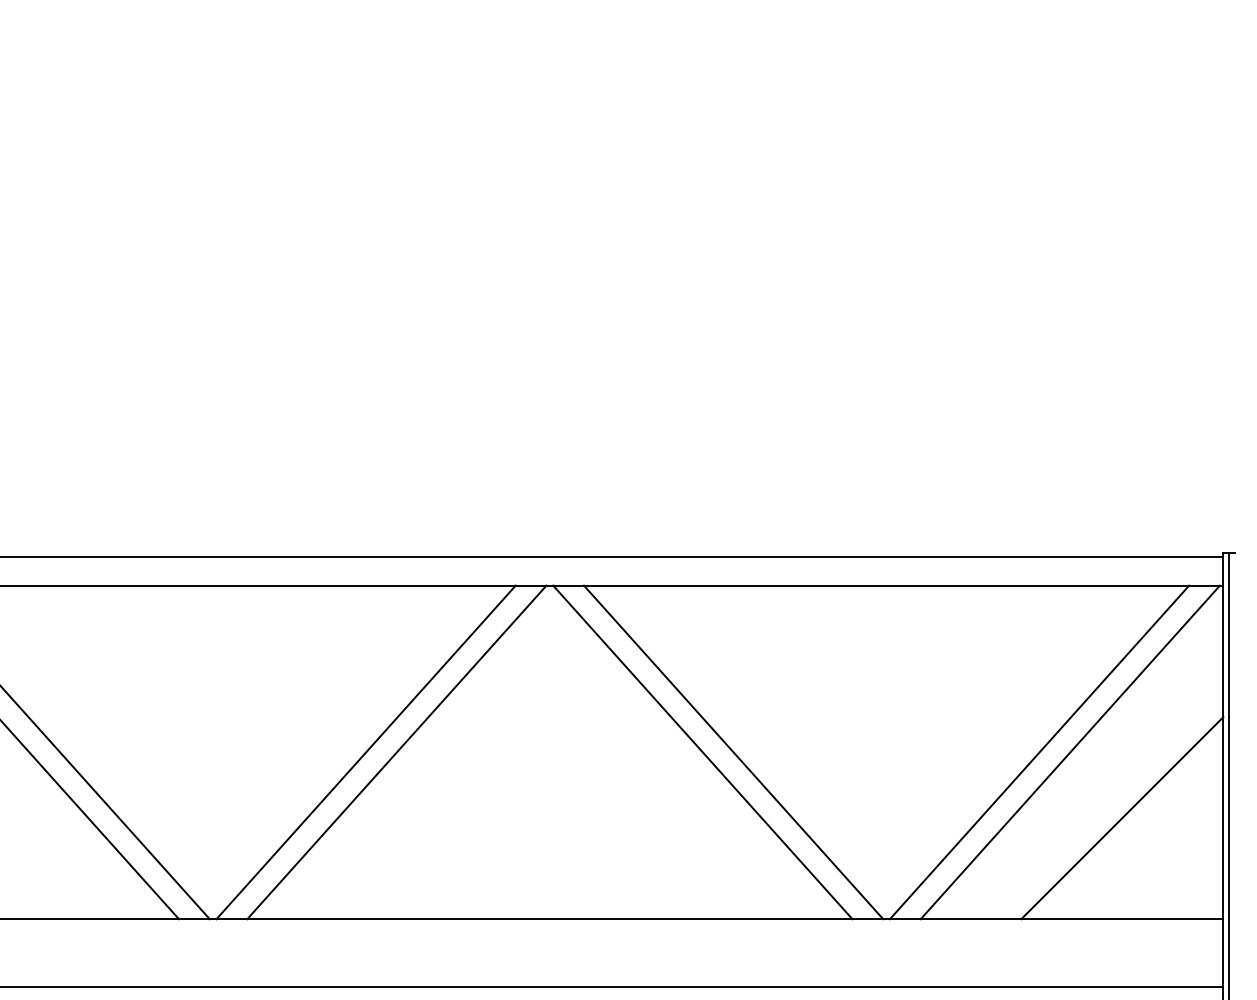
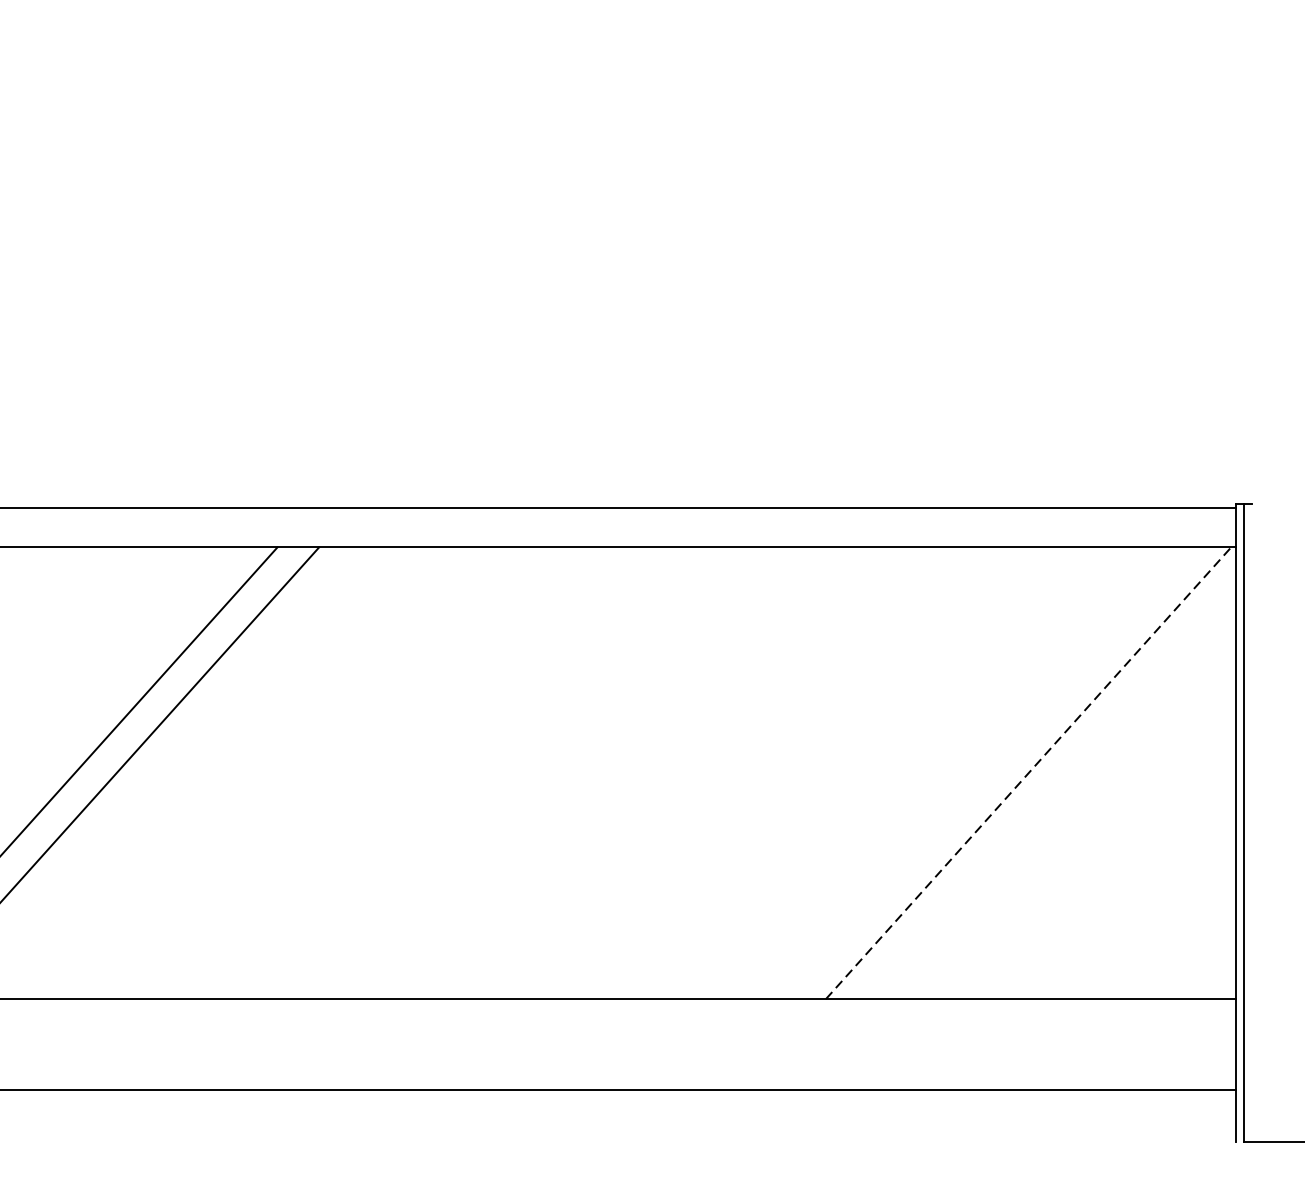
line: (702, 752) -> (530, 773), removed
line: (733, 752) -> (572, 773), removed
line: (1039, 752) -> (986, 773), removed
line: (1070, 752) -> (1028, 773), solid -> dashed
line: (1122, 818) -> (1099, 862), removed

